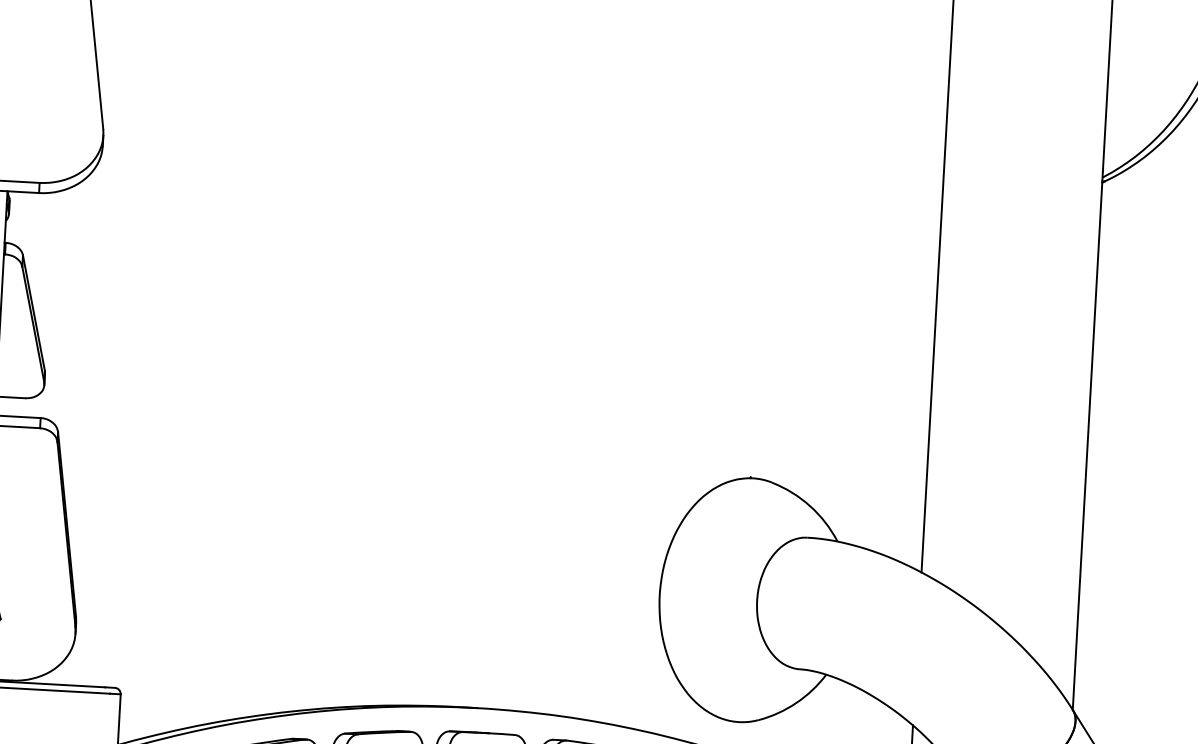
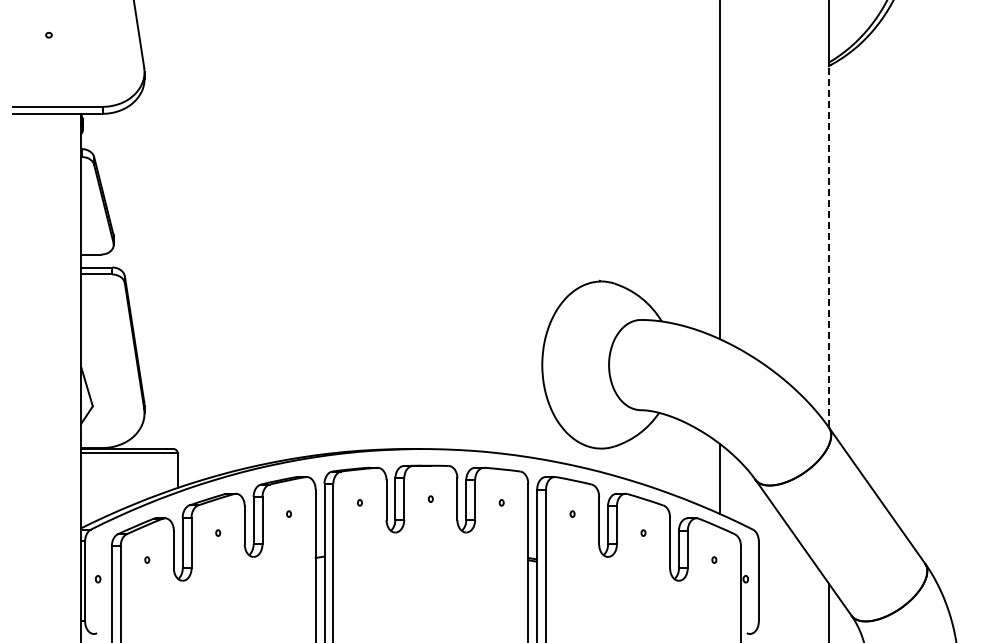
line: (1087, 439) -> (828, 242), solid -> dashed

